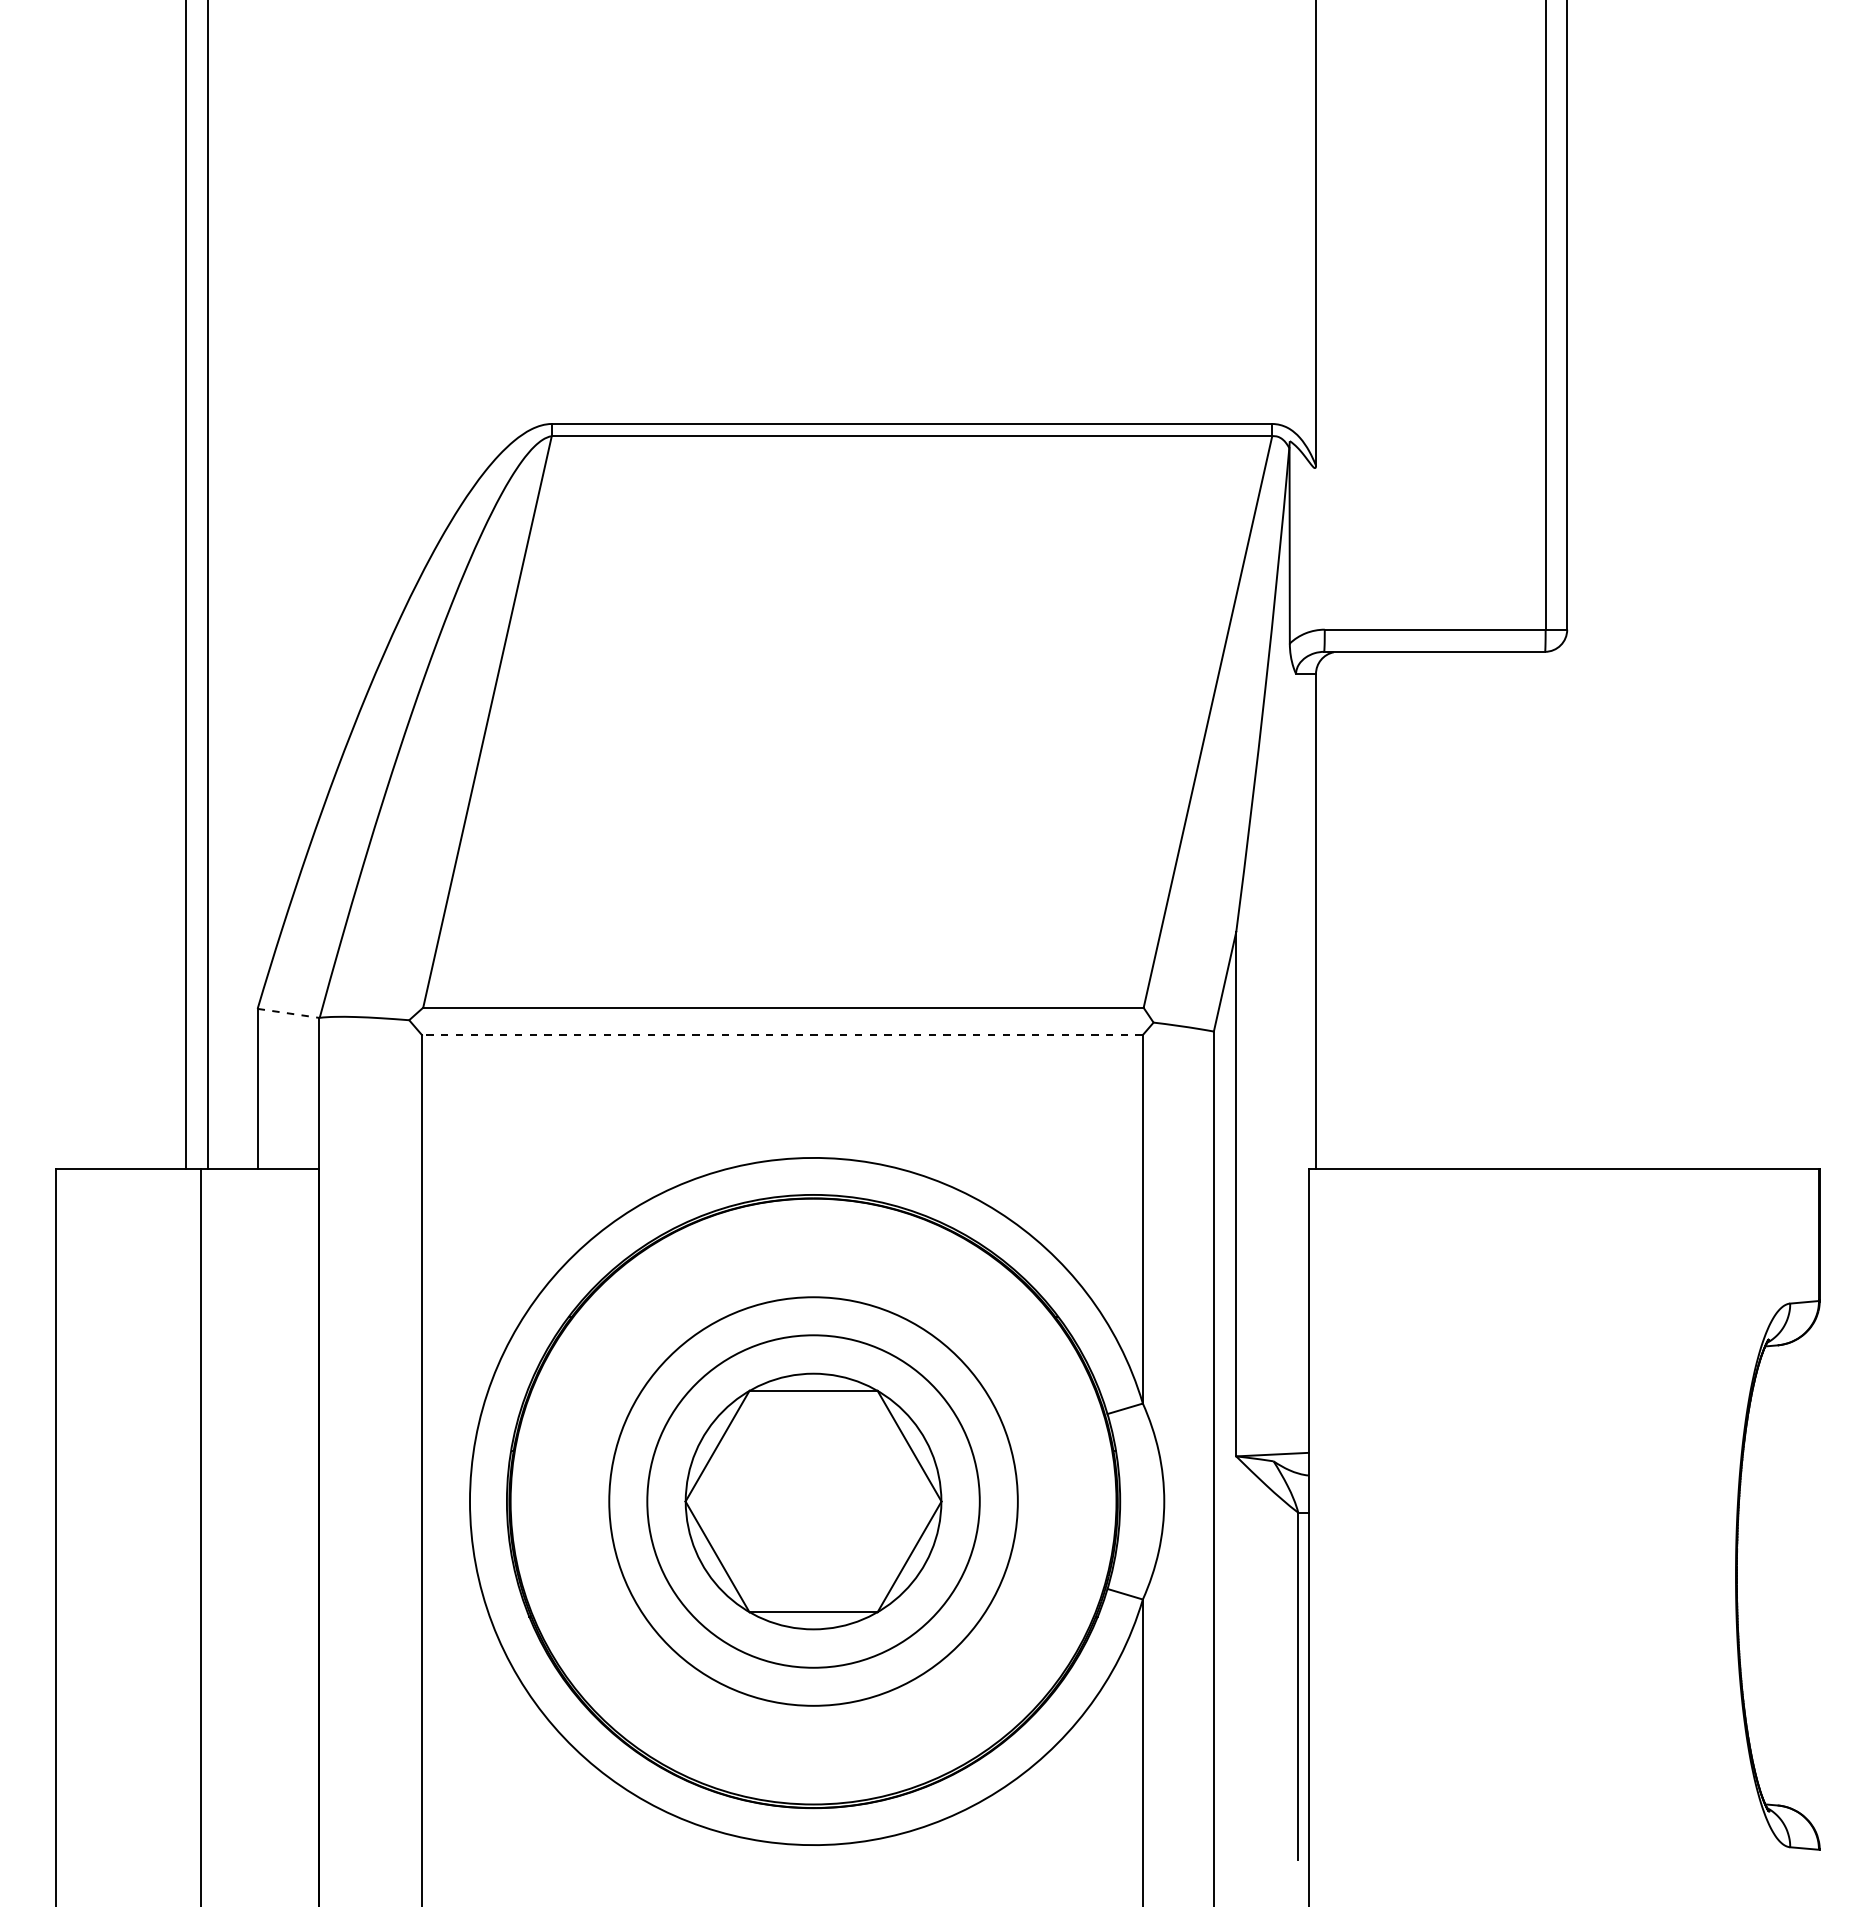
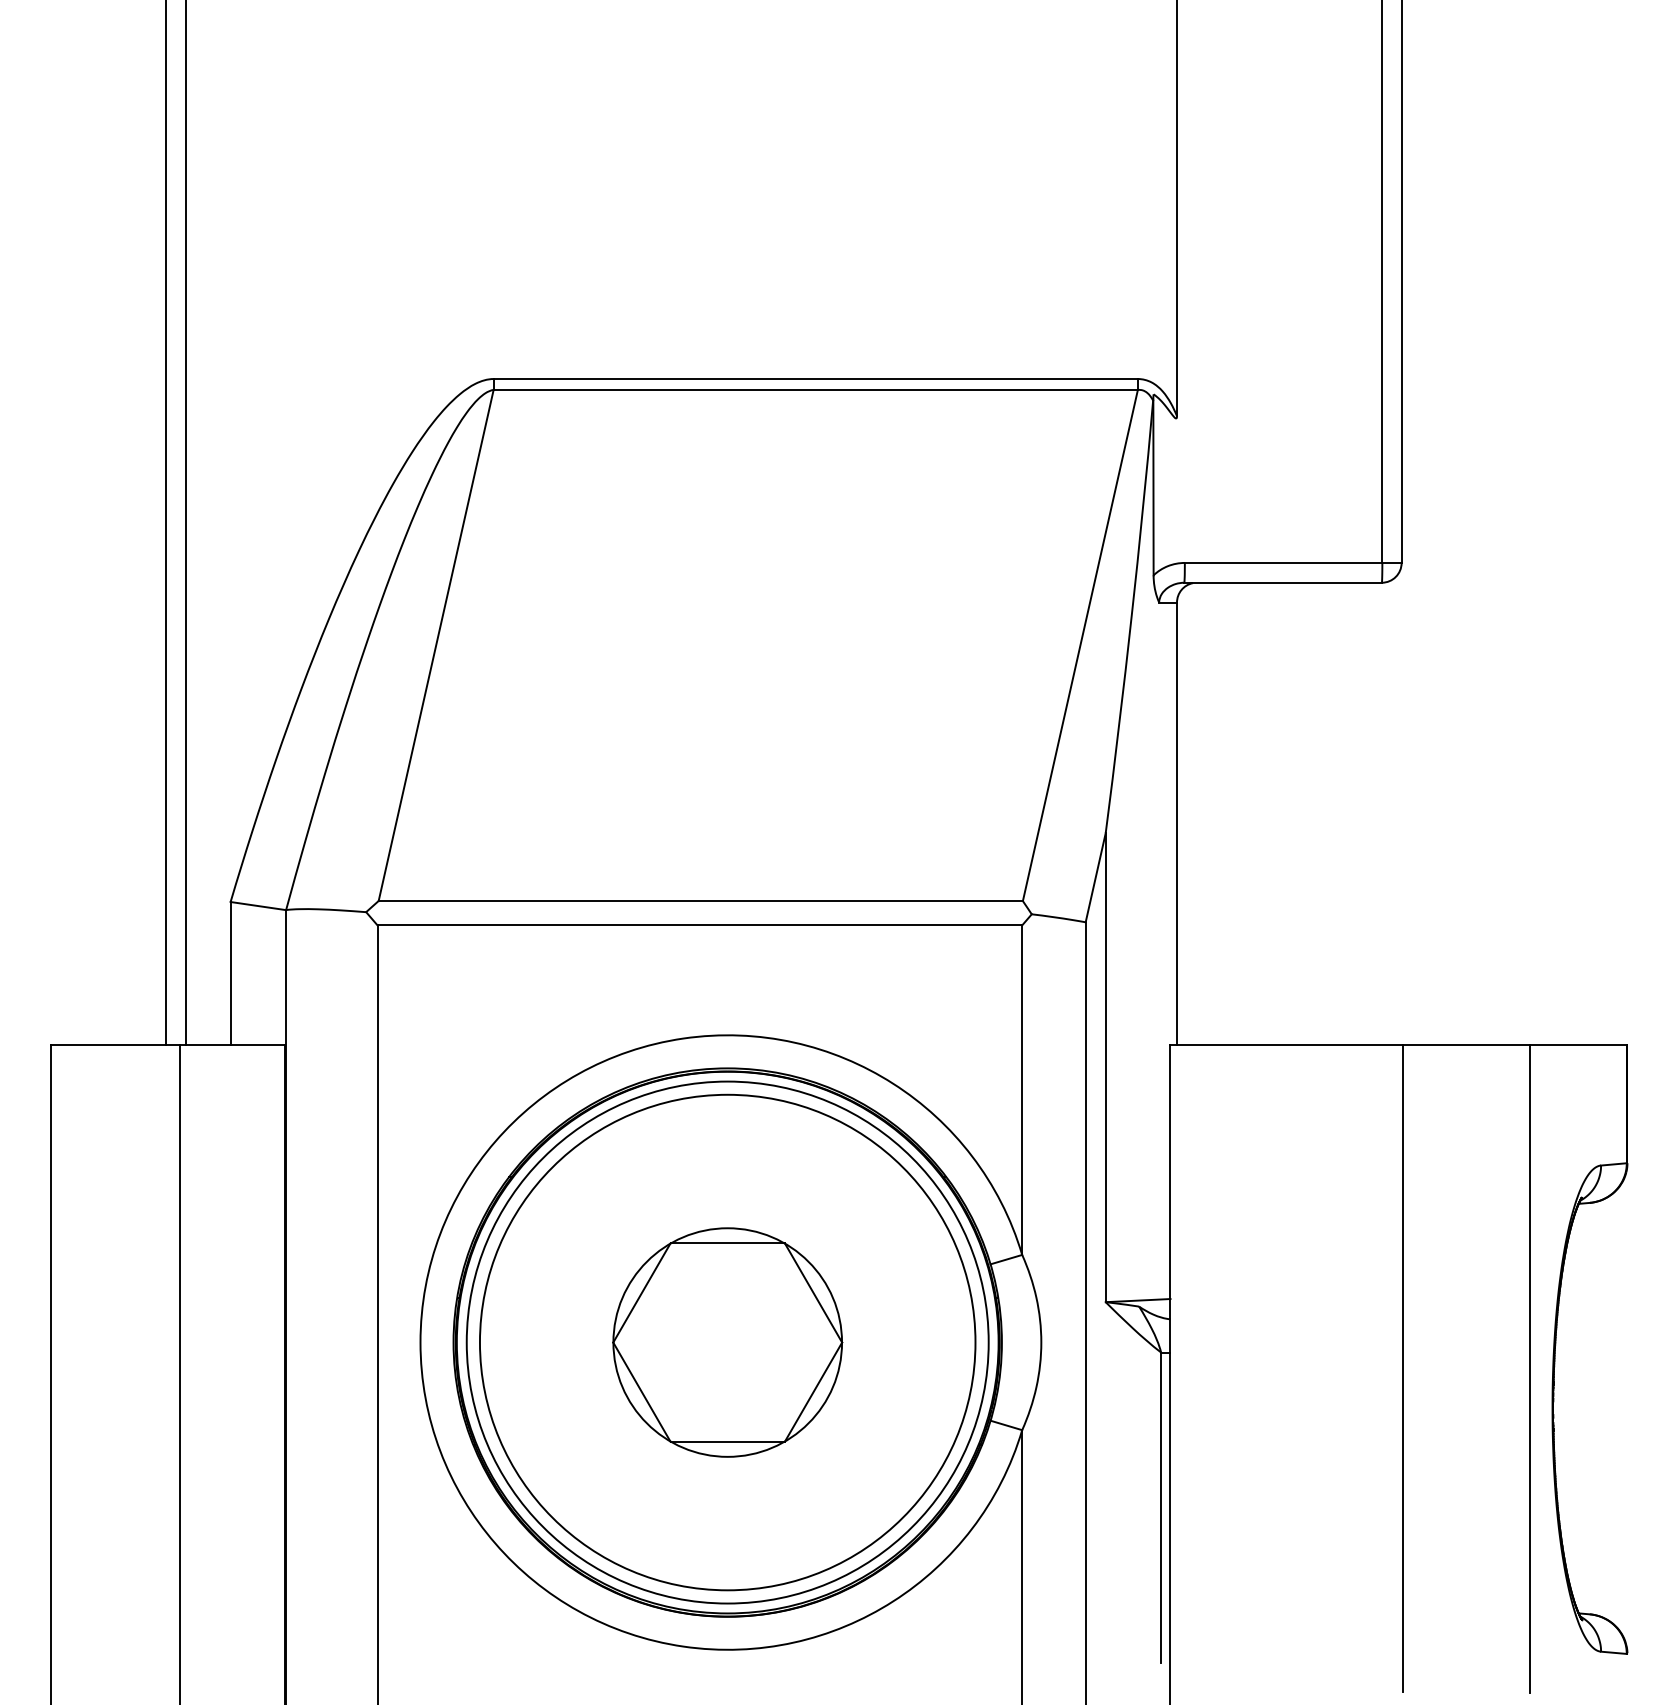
line: (288, 1013) -> (258, 906), dashed -> solid
line: (781, 1035) -> (699, 925), dashed -> solid
circle: (813, 1501) -> (727, 1342), size x1.43
circle: (813, 1501) -> (727, 1342), size x1.67
line: (1568, 1530) -> (1402, 1368), added
line: (1710, 1531) -> (1529, 1369), added

